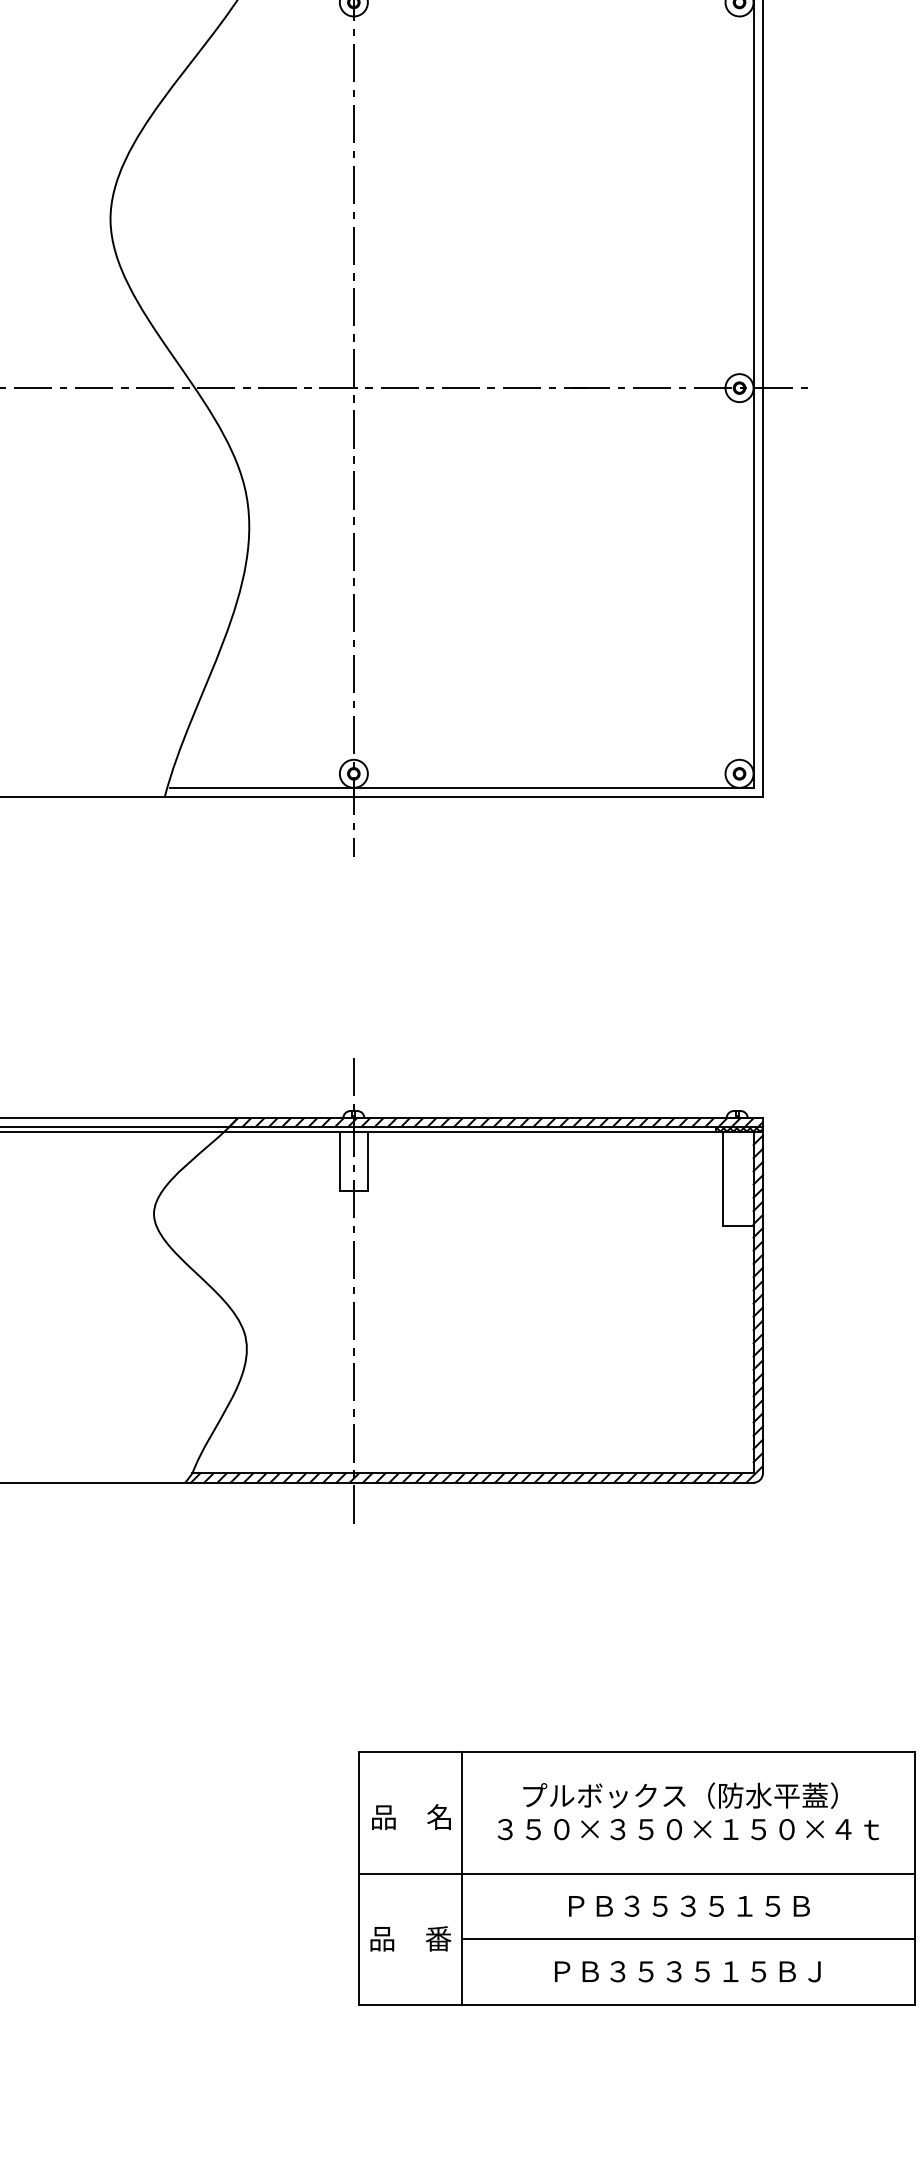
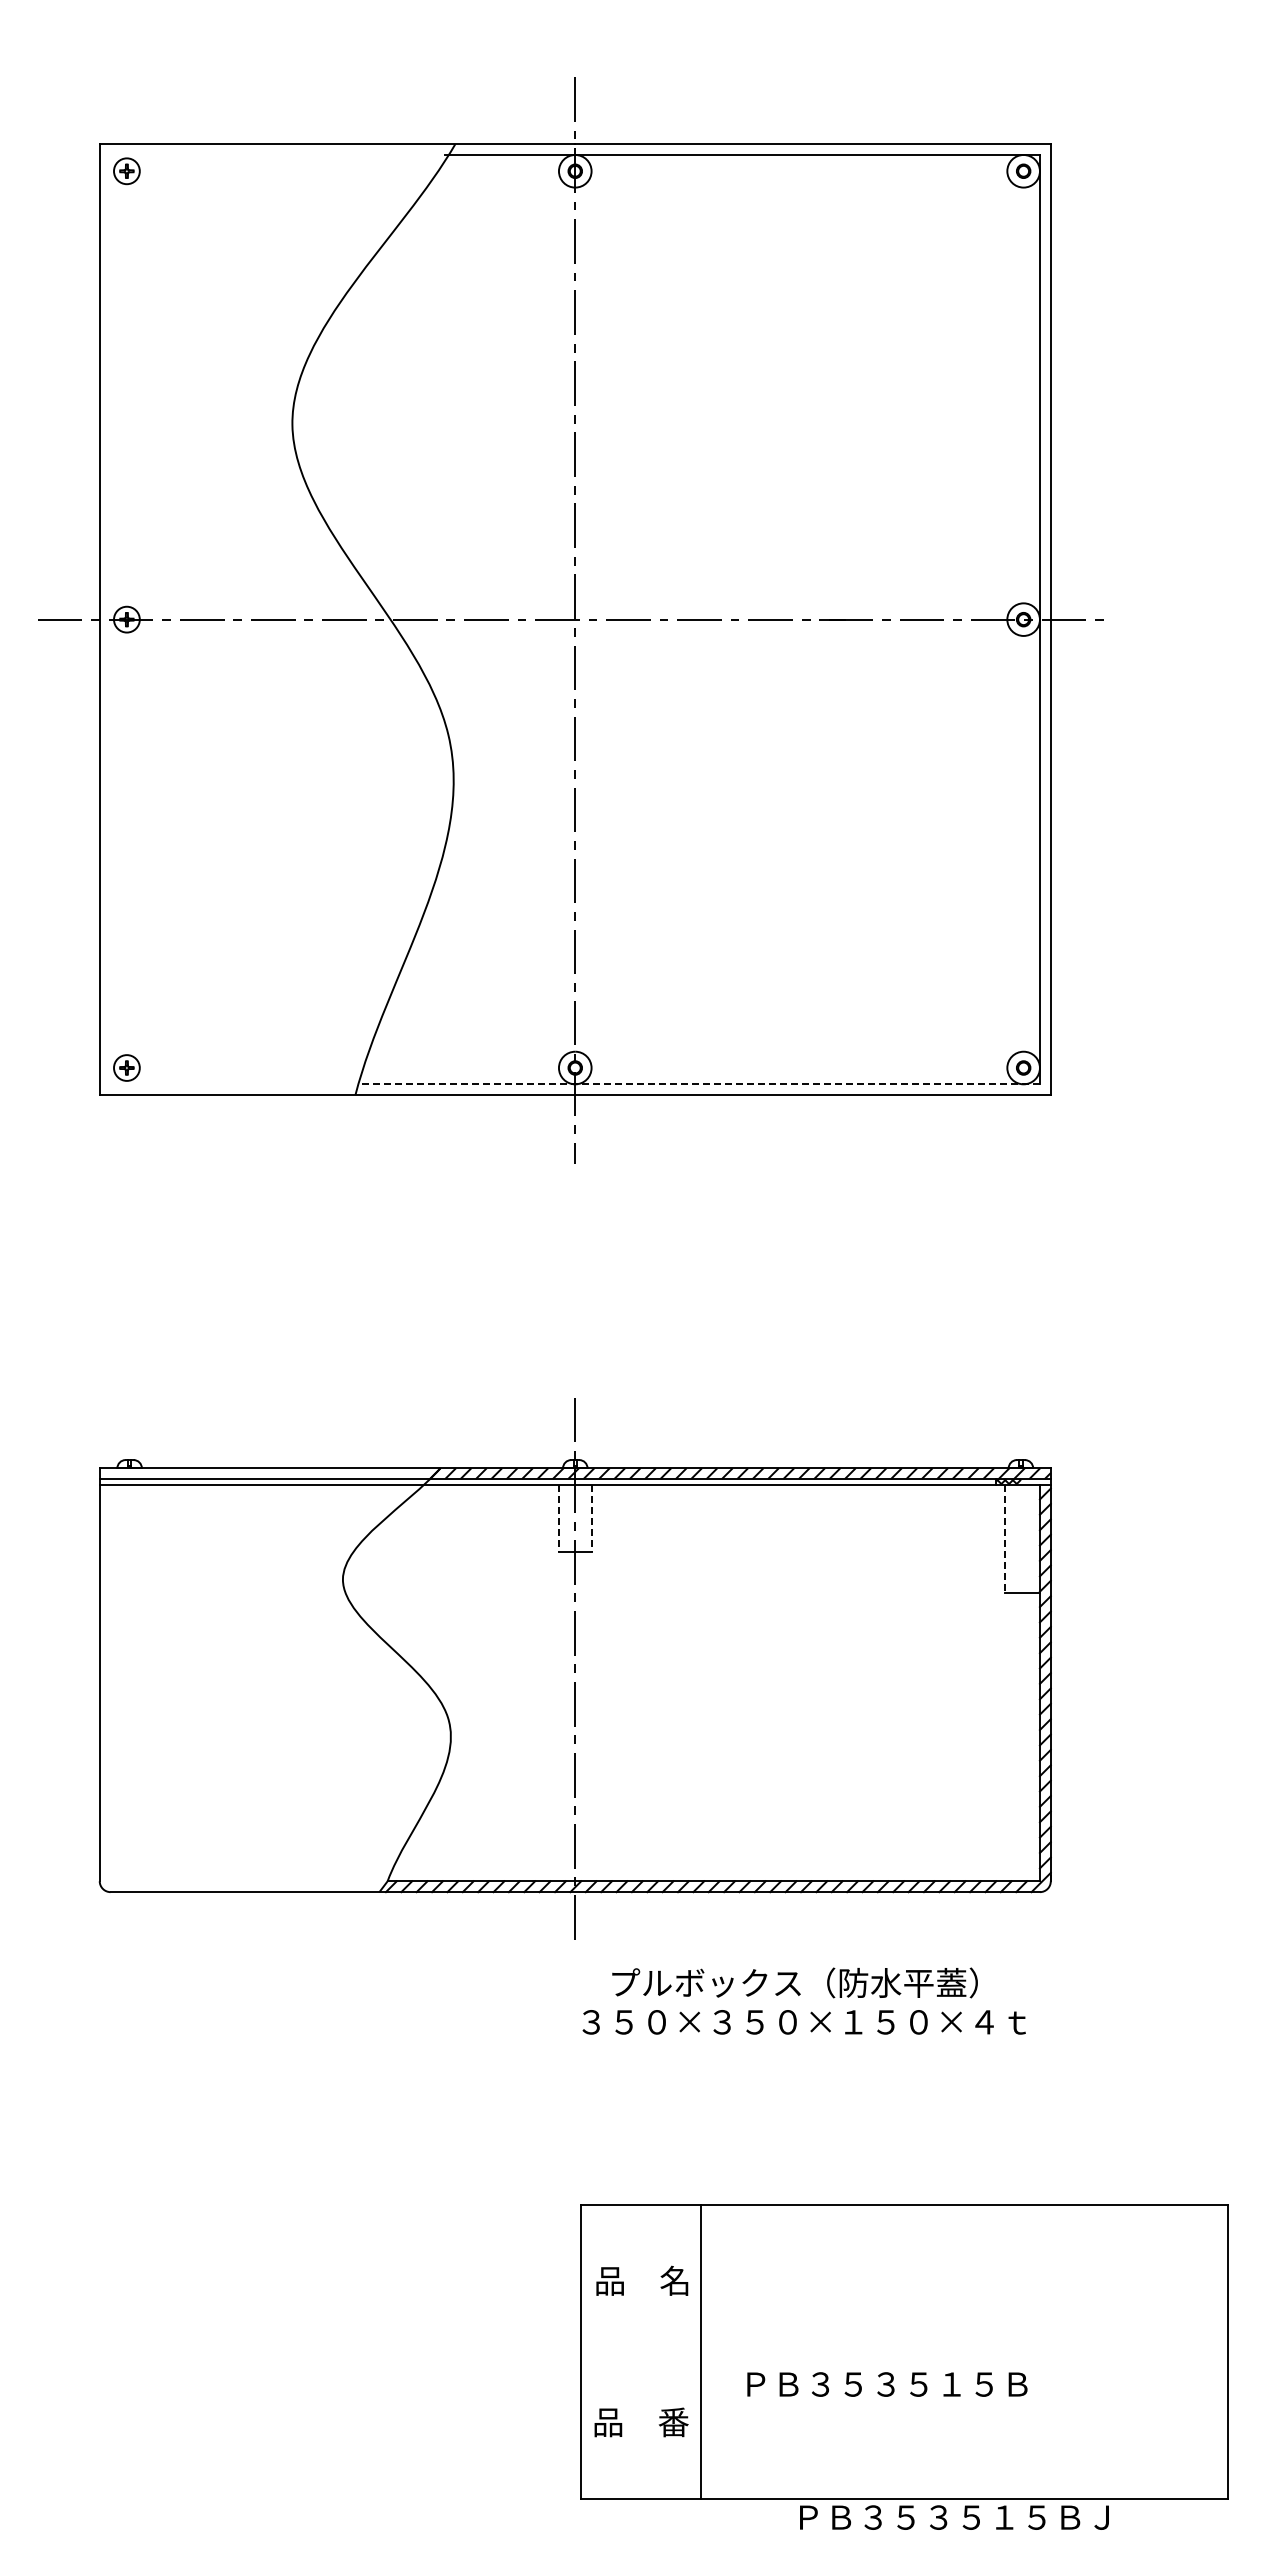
line: (460, 788) -> (699, 1084), solid -> dashed
hatch: (749, 1129) -> (1035, 1481), removed
line: (339, 1161) -> (558, 1518), solid -> dashed
line: (367, 1161) -> (591, 1518), solid -> dashed
line: (723, 1179) -> (1004, 1539), solid -> dashed
text: (687, 1810) -> (803, 2000), moved
line: (637, 1873) -> (904, 2346), removed
text: (689, 1906) -> (887, 2384), moved
line: (687, 1938) -> (963, 2422), removed
text: (687, 1971) -> (954, 2517), moved

